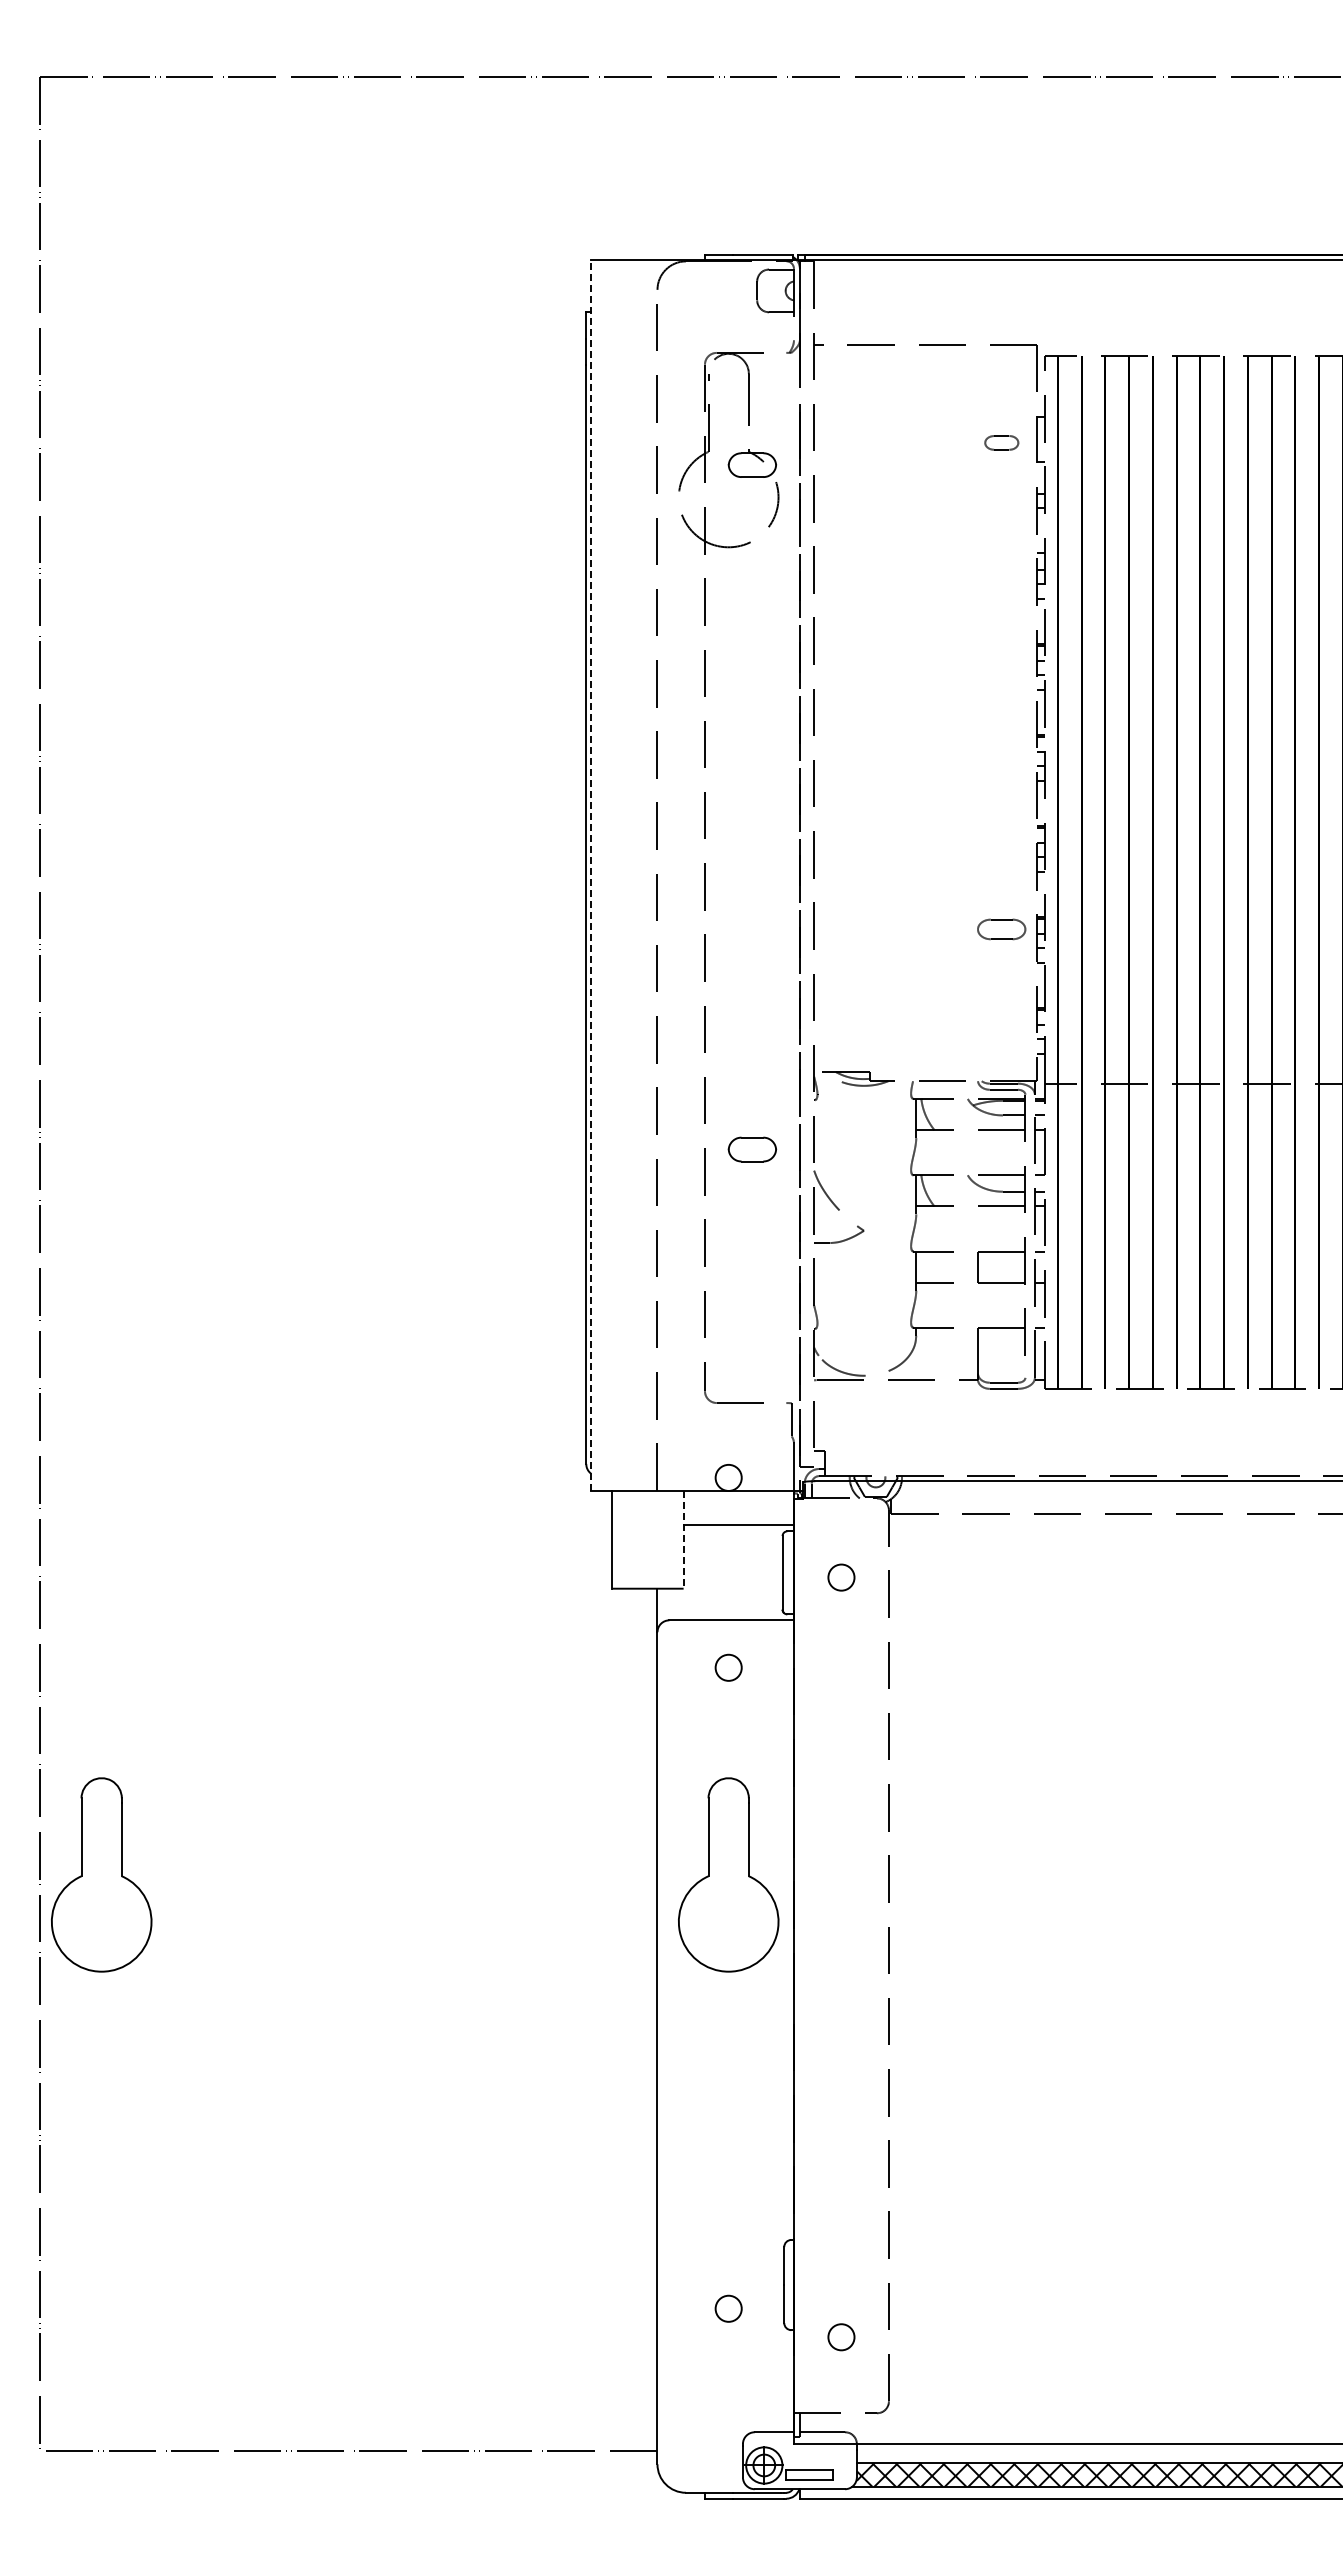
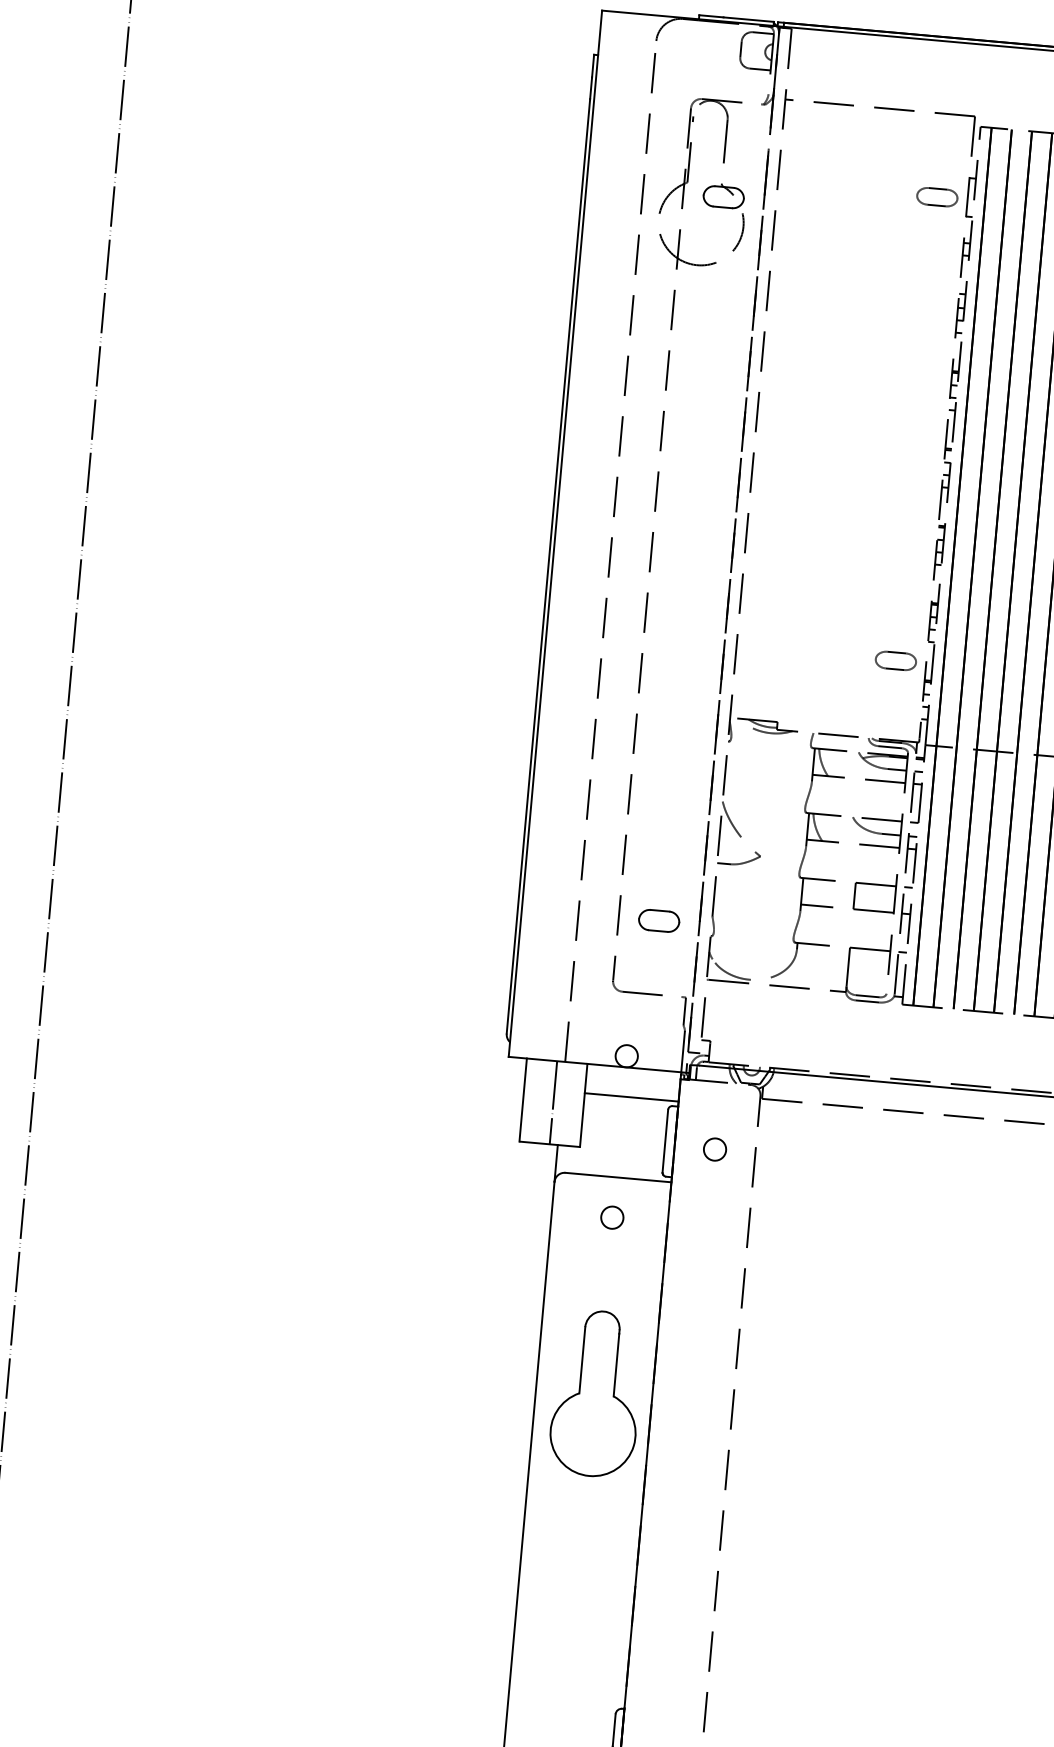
part: (1001, 442) -> (937, 196), size x1.43
line: (591, 875) -> (555, 533), dashed -> solid
part: (1001, 929) -> (895, 660), moved
part: (752, 1149) -> (659, 920), moved
line: (647, 1539) -> (553, 1102), added
line: (683, 1539) -> (583, 1105), dashed -> solid
part: (101, 1874) -> (63, 1345), removed

